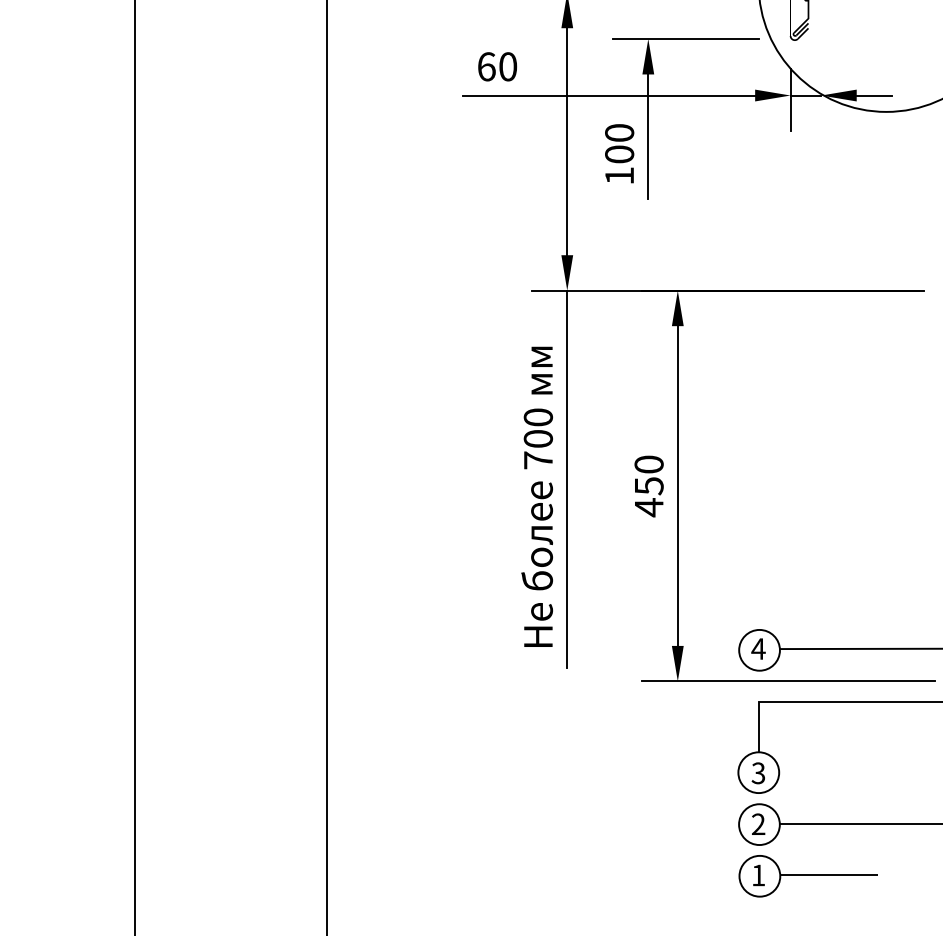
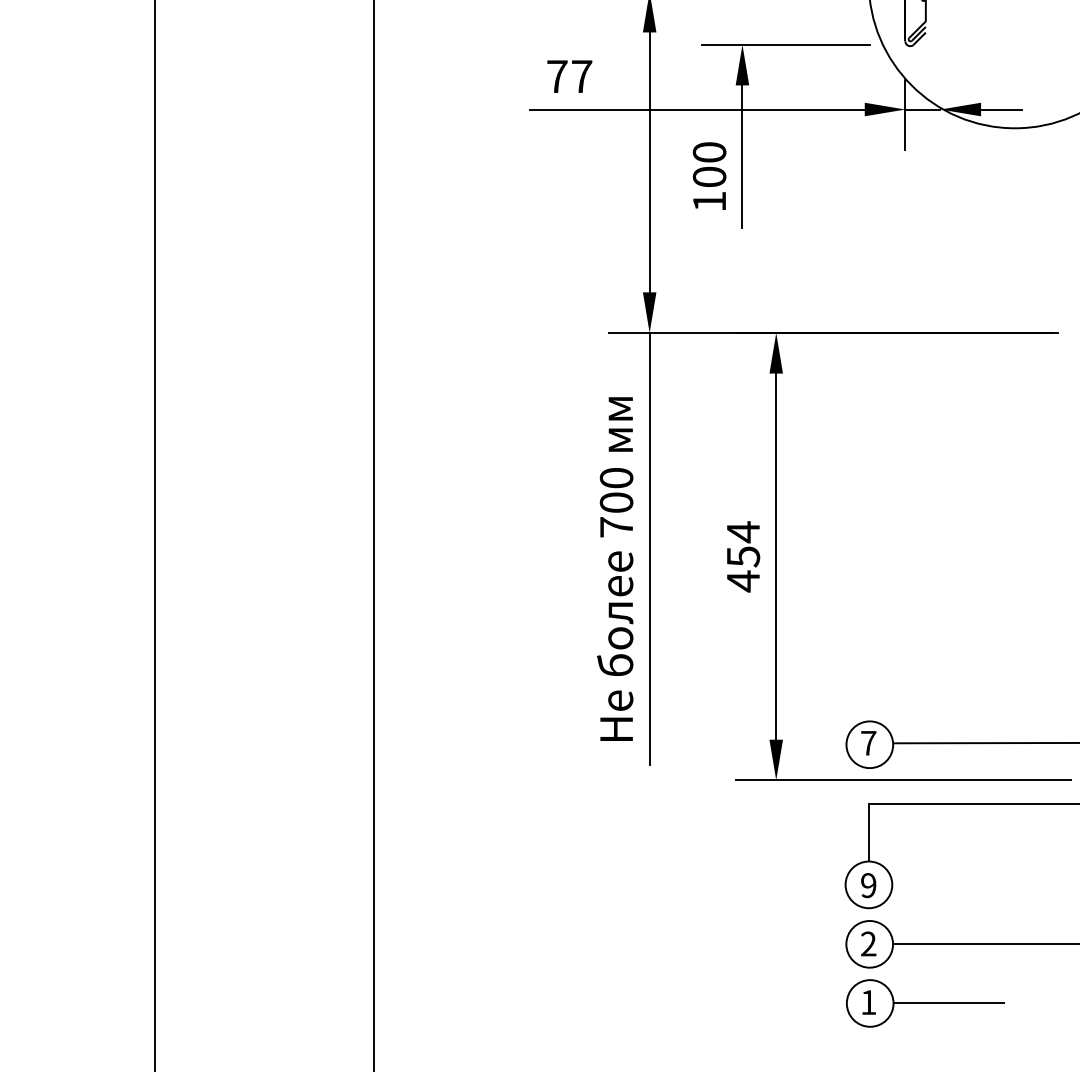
text: (497, 66) -> (569, 76), 60 -> 77
text: (648, 464) -> (742, 531), 450 -> 454
text: (758, 648) -> (868, 742), 4 -> 7
text: (758, 773) -> (868, 885), 3 -> 9

